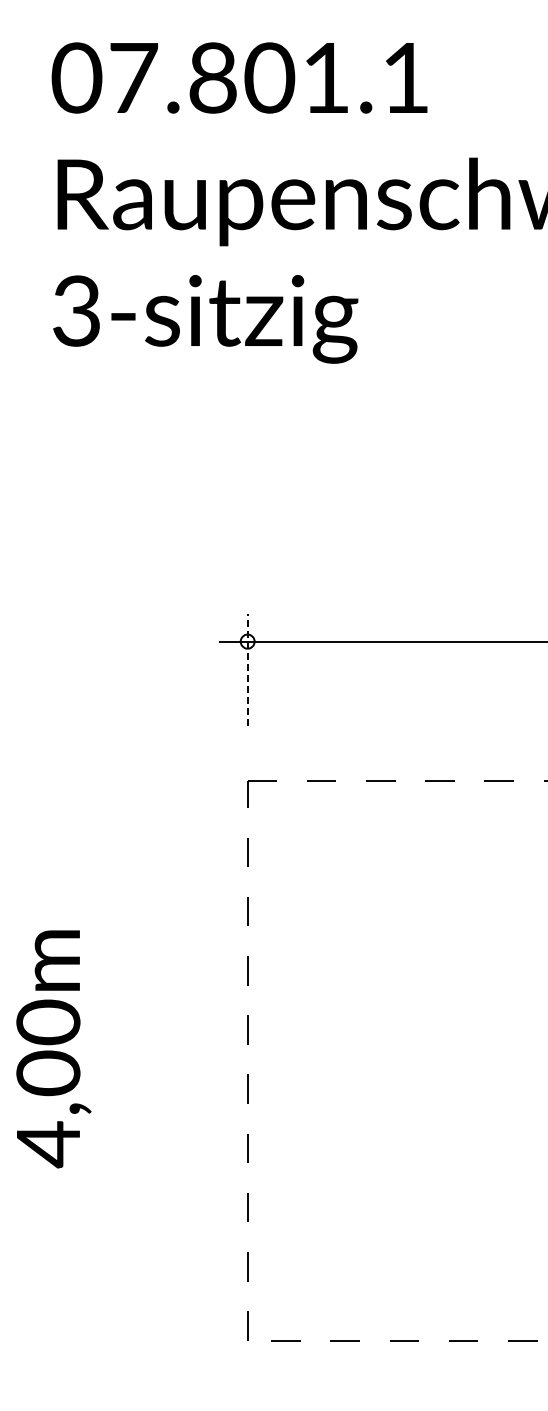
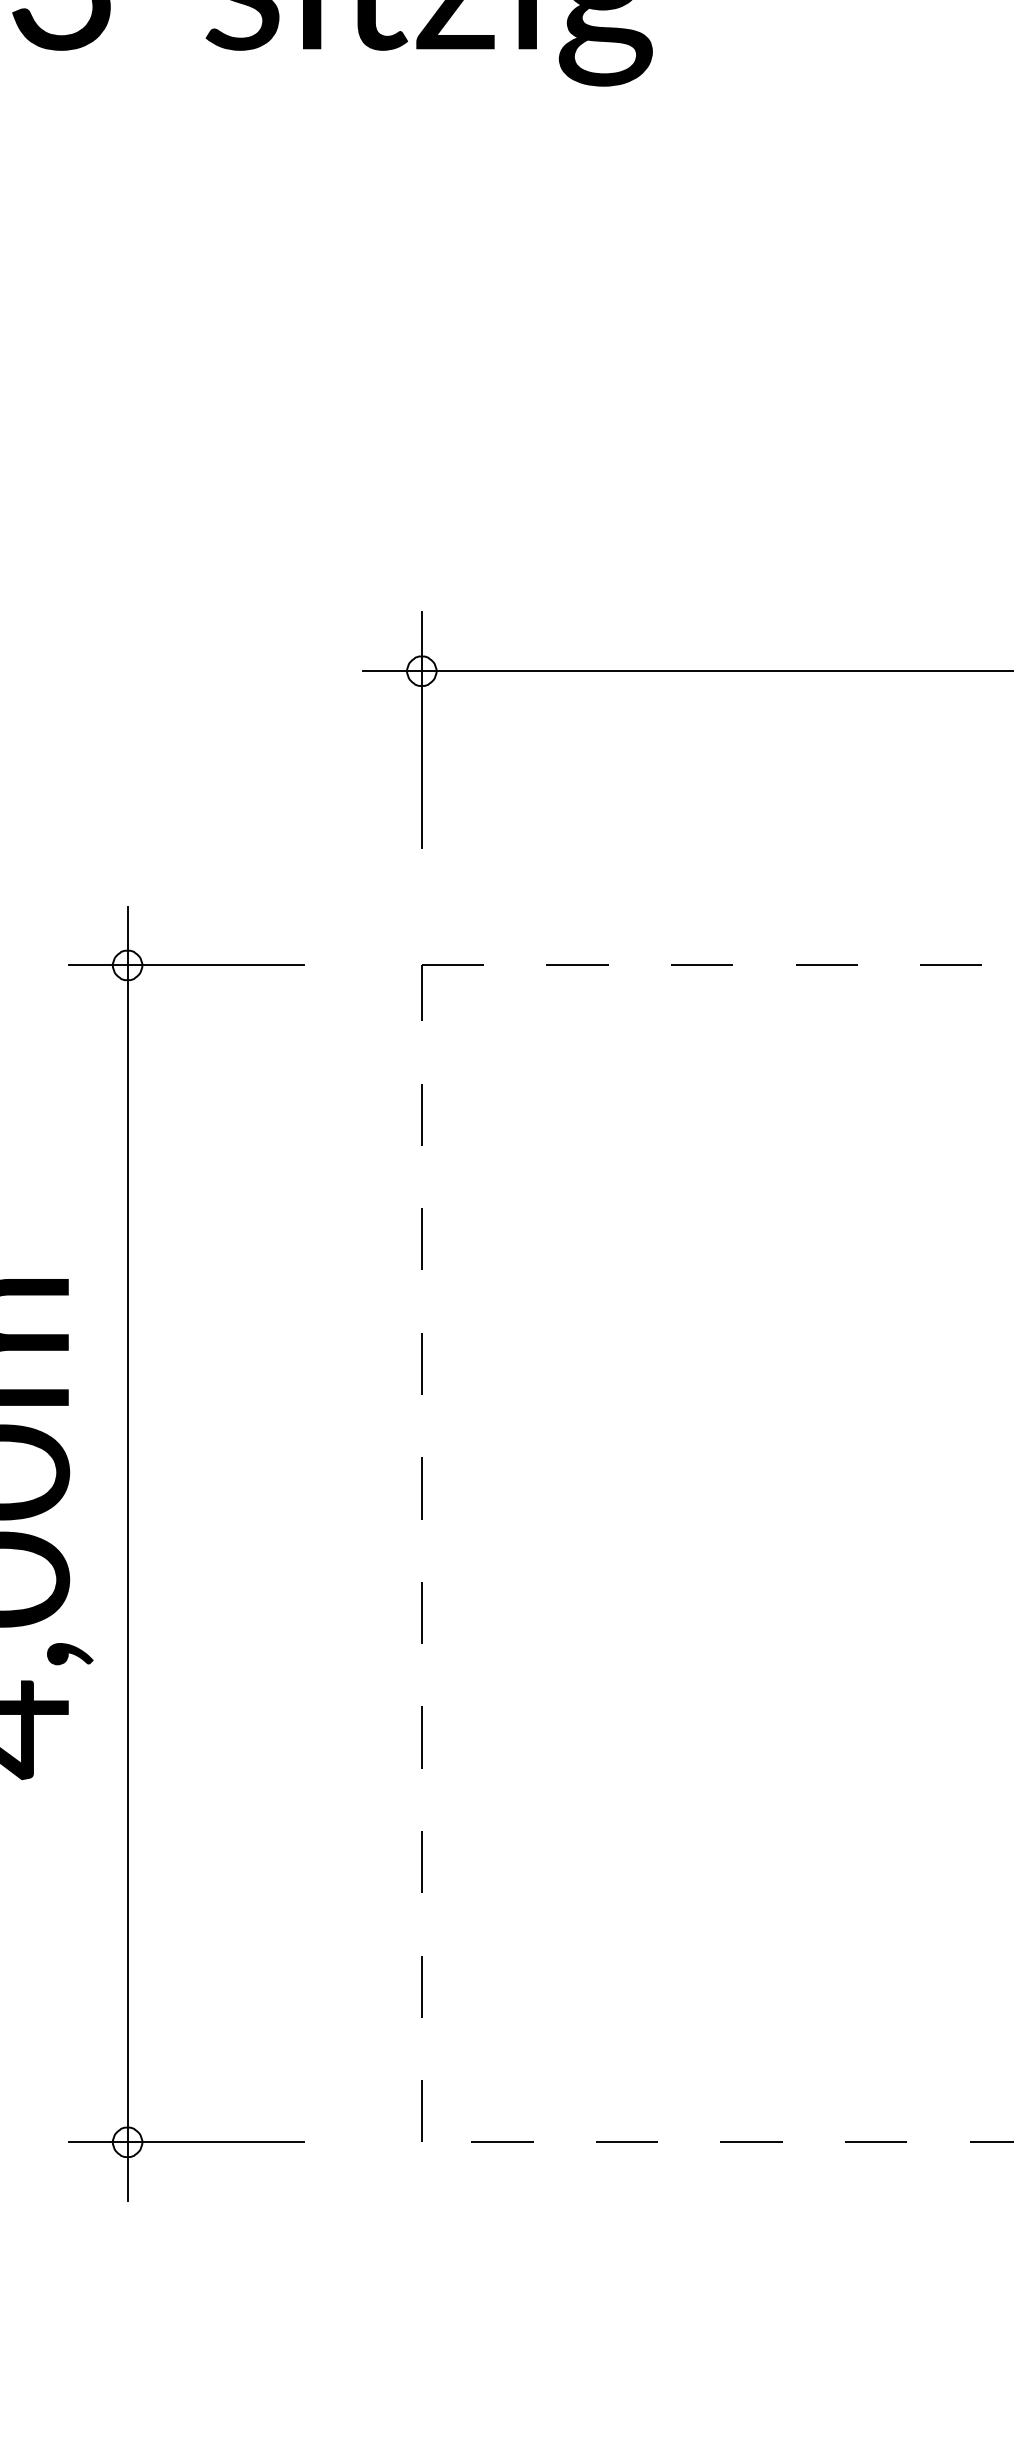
line: (247, 669) -> (421, 729), dashed -> solid
part: (108, 1060) -> (128, 1552), added

